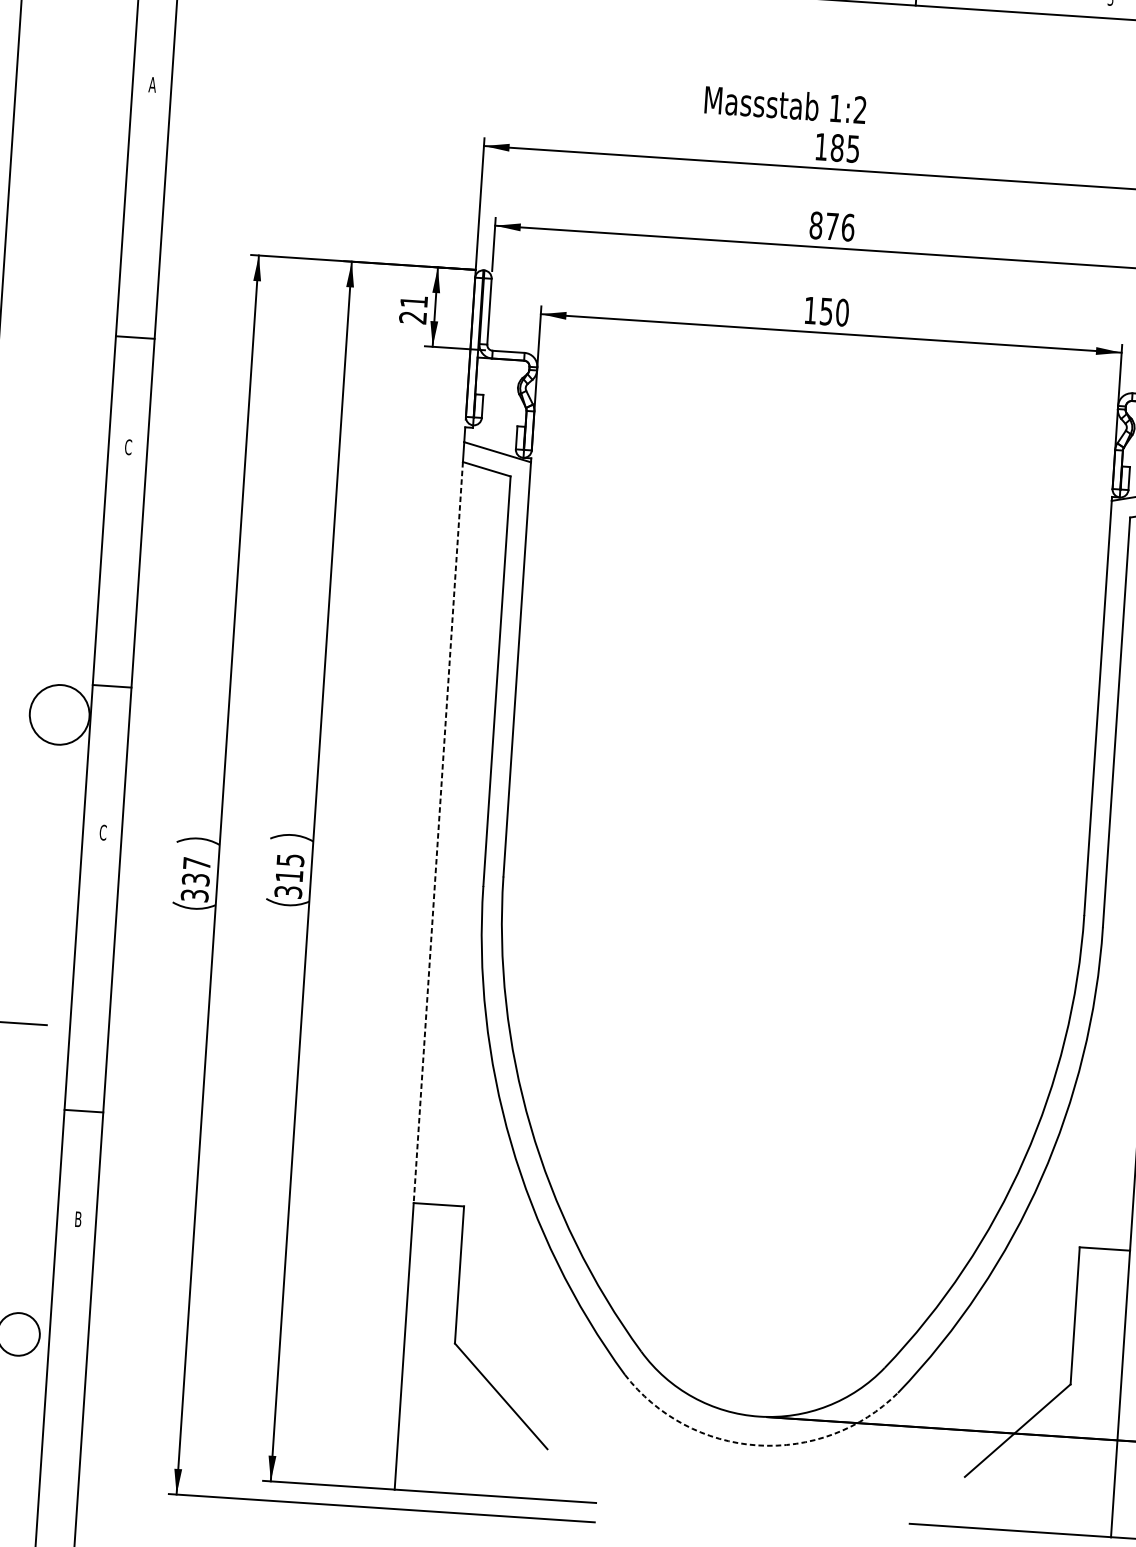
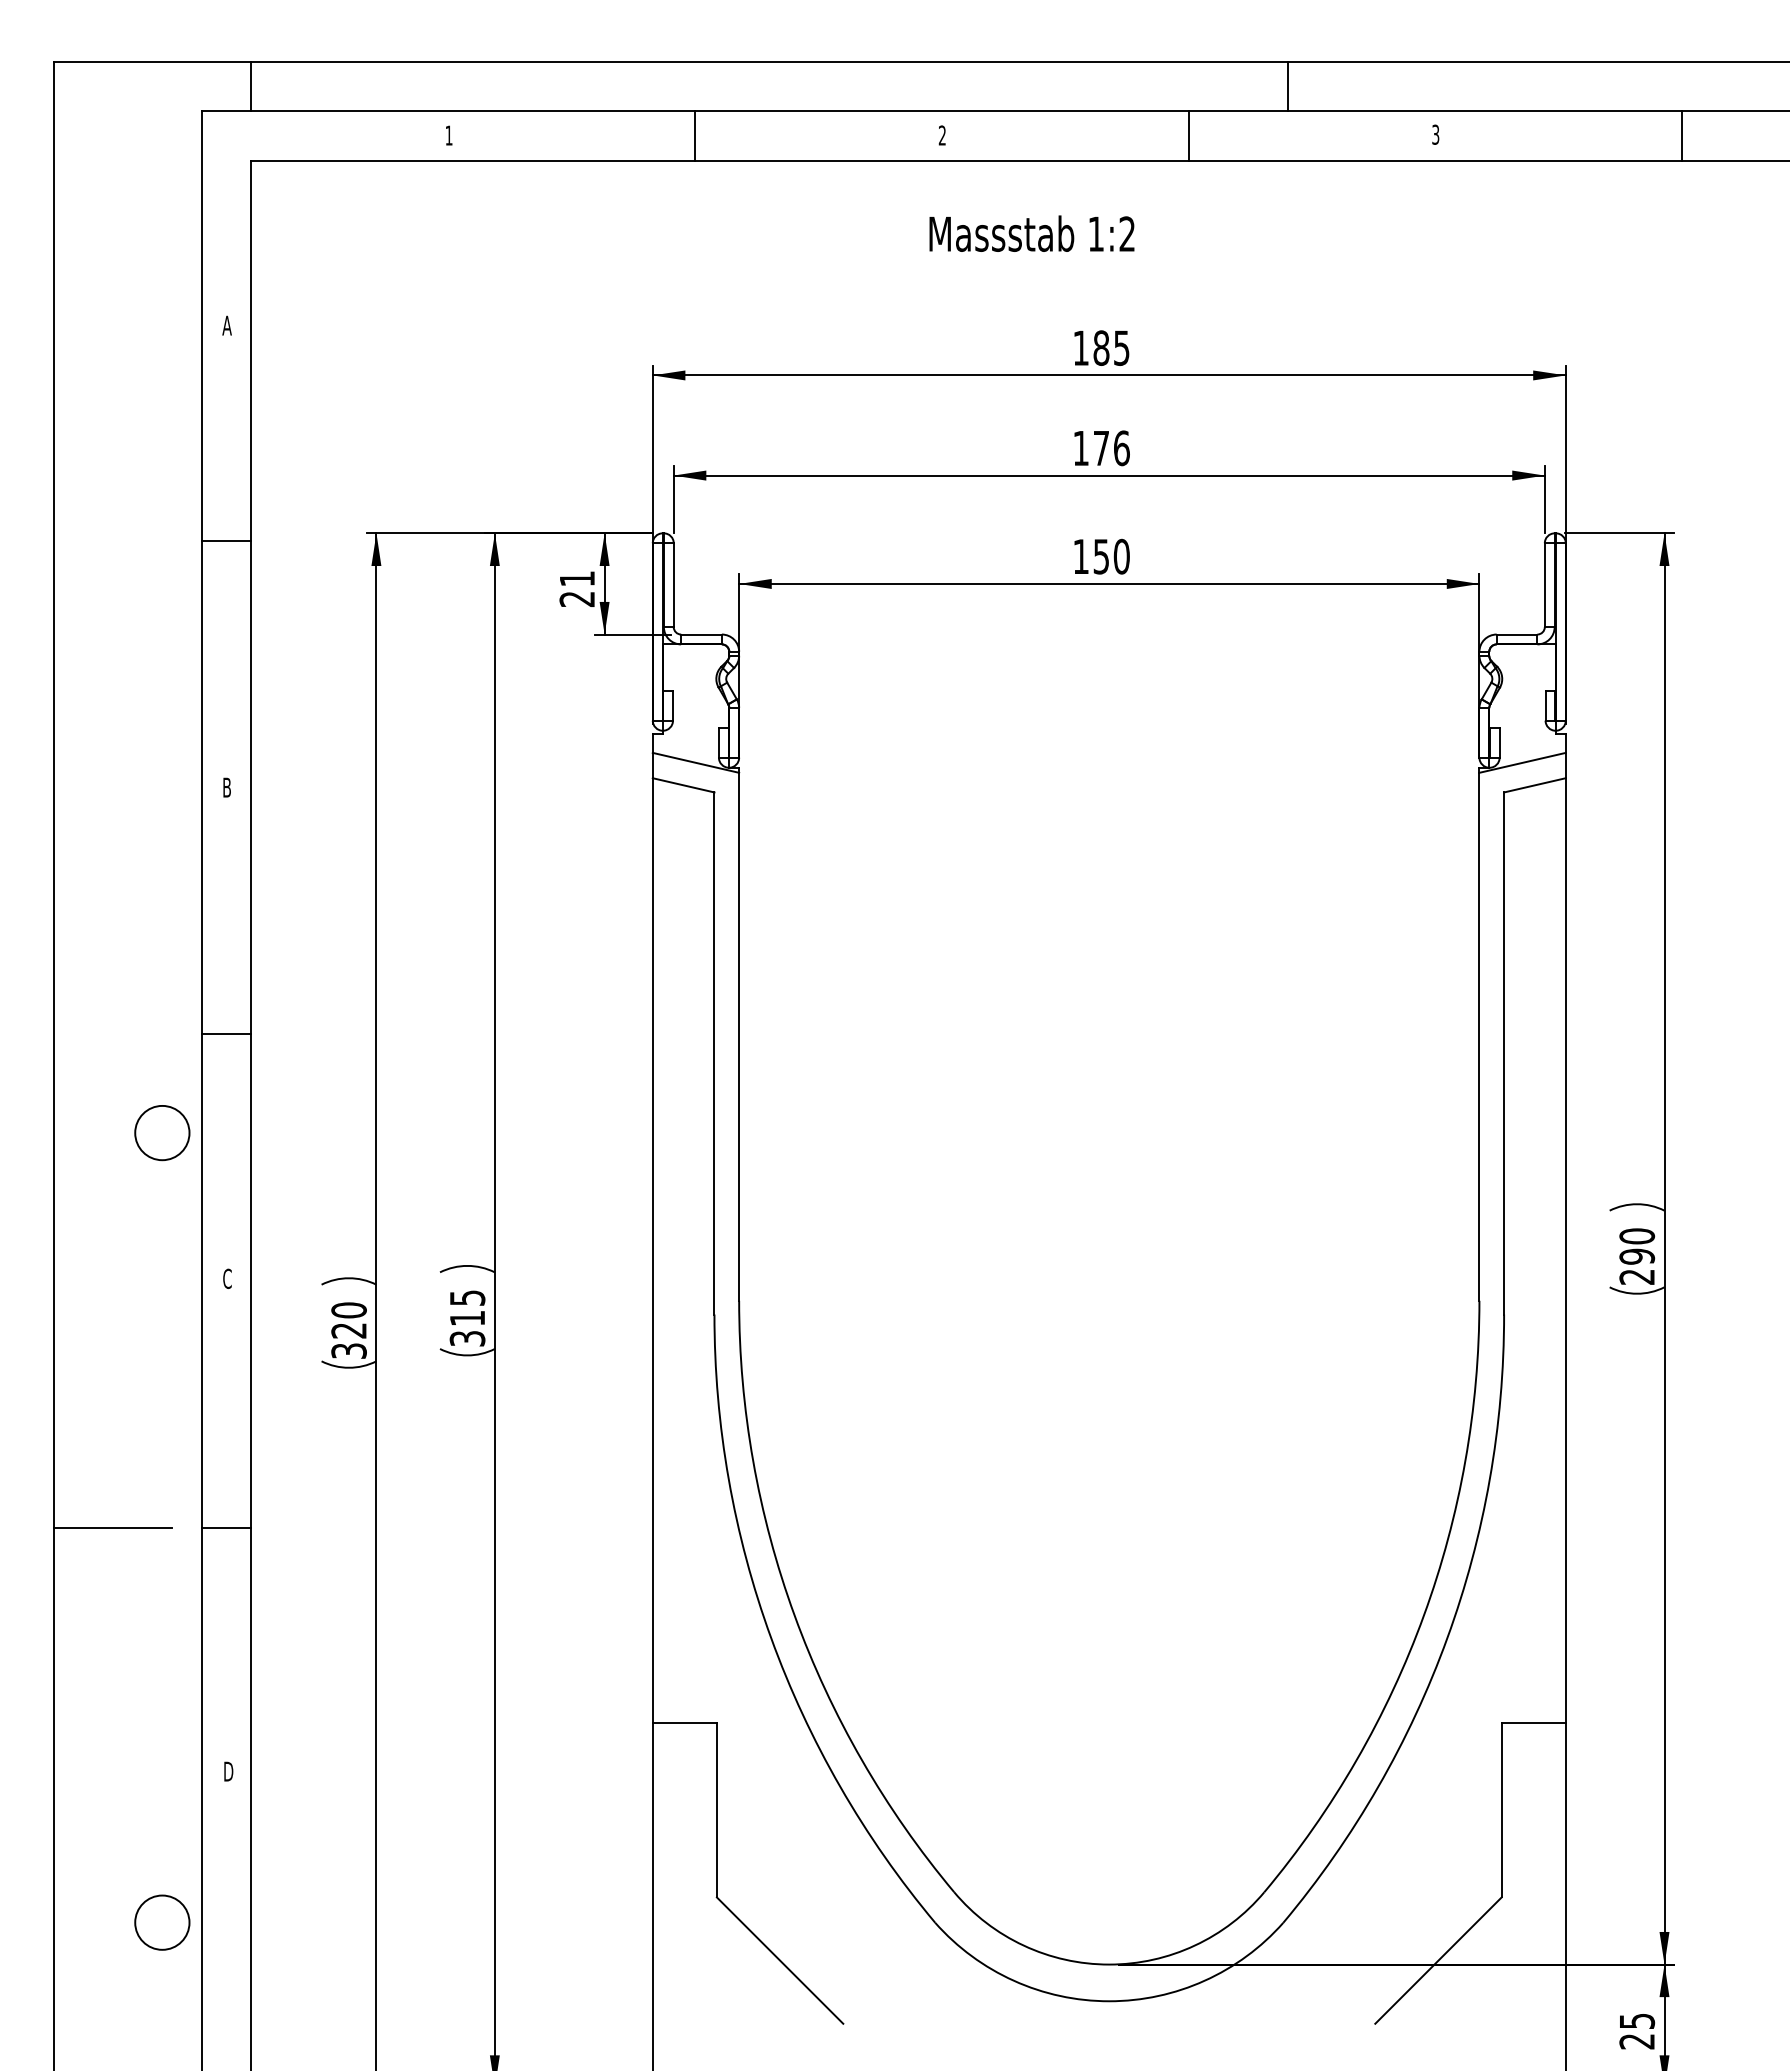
text: (785, 104) -> (1031, 233), moved
text: (816, 225) -> (1081, 448), 876 -> 176
line: (135, 337) -> (226, 540), moved
text: (128, 447) -> (226, 787), C -> B
line: (112, 686) -> (226, 1034), moved
circle: (59, 714) -> (162, 1132), size x0.71
line: (438, 832) -> (652, 1250), dashed -> solid
text: (195, 871) -> (348, 1320), 337 -> 320
line: (83, 1110) -> (226, 1527), moved
text: (78, 1219) -> (228, 1771), B -> D
arc: (757, 1445) -> (1109, 2001), dashed -> solid

